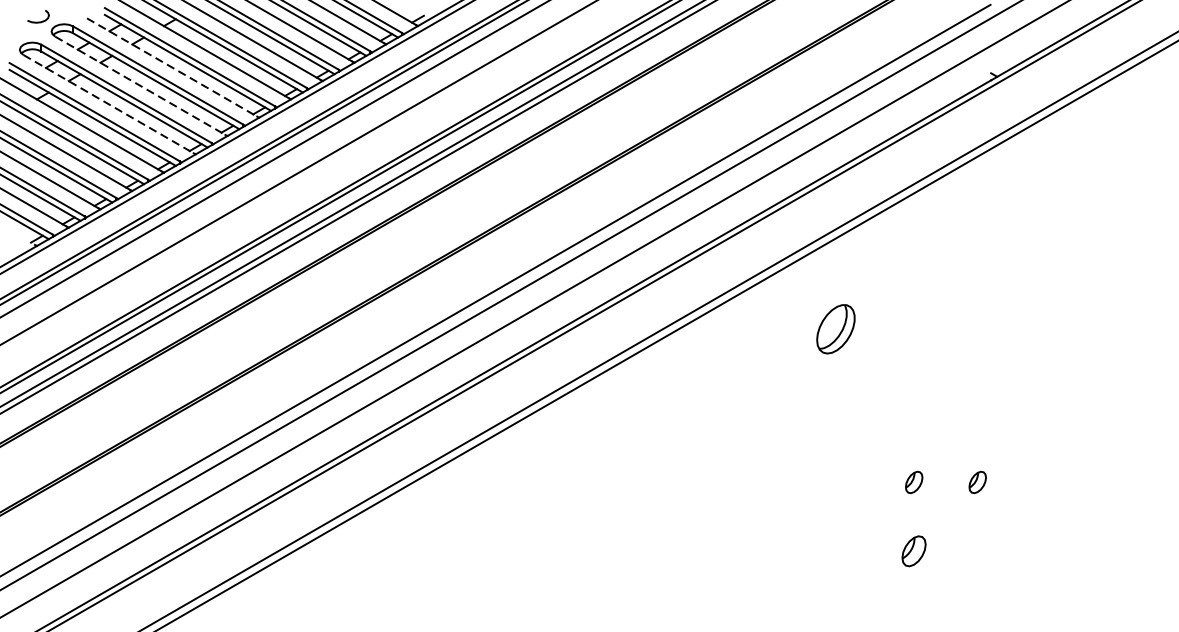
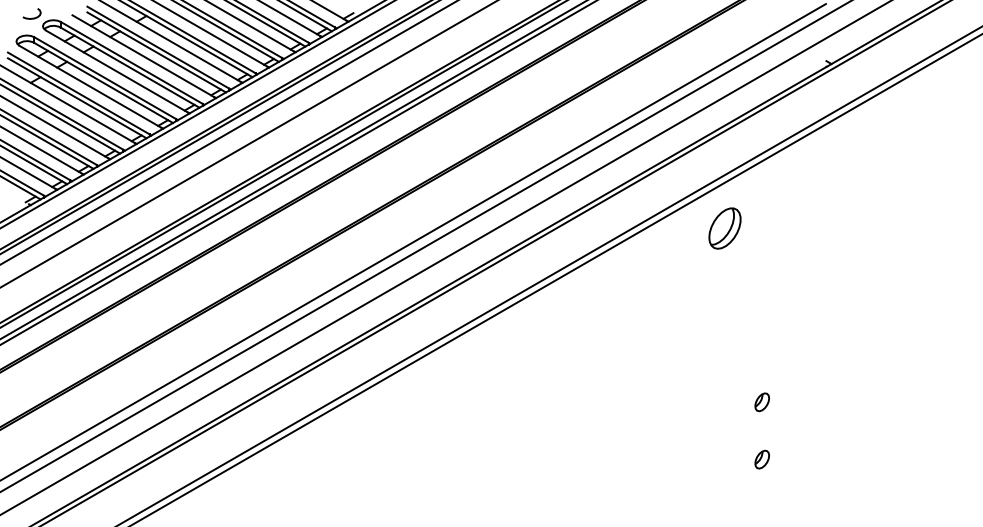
line: (172, 67) -> (143, 56), dashed -> solid
line: (139, 85) -> (116, 71), dashed -> solid
line: (108, 103) -> (90, 86), dashed -> solid
part: (835, 329) -> (724, 228), moved
part: (978, 482) -> (815, 402), removed
part: (914, 551) -> (762, 459), size x0.71

